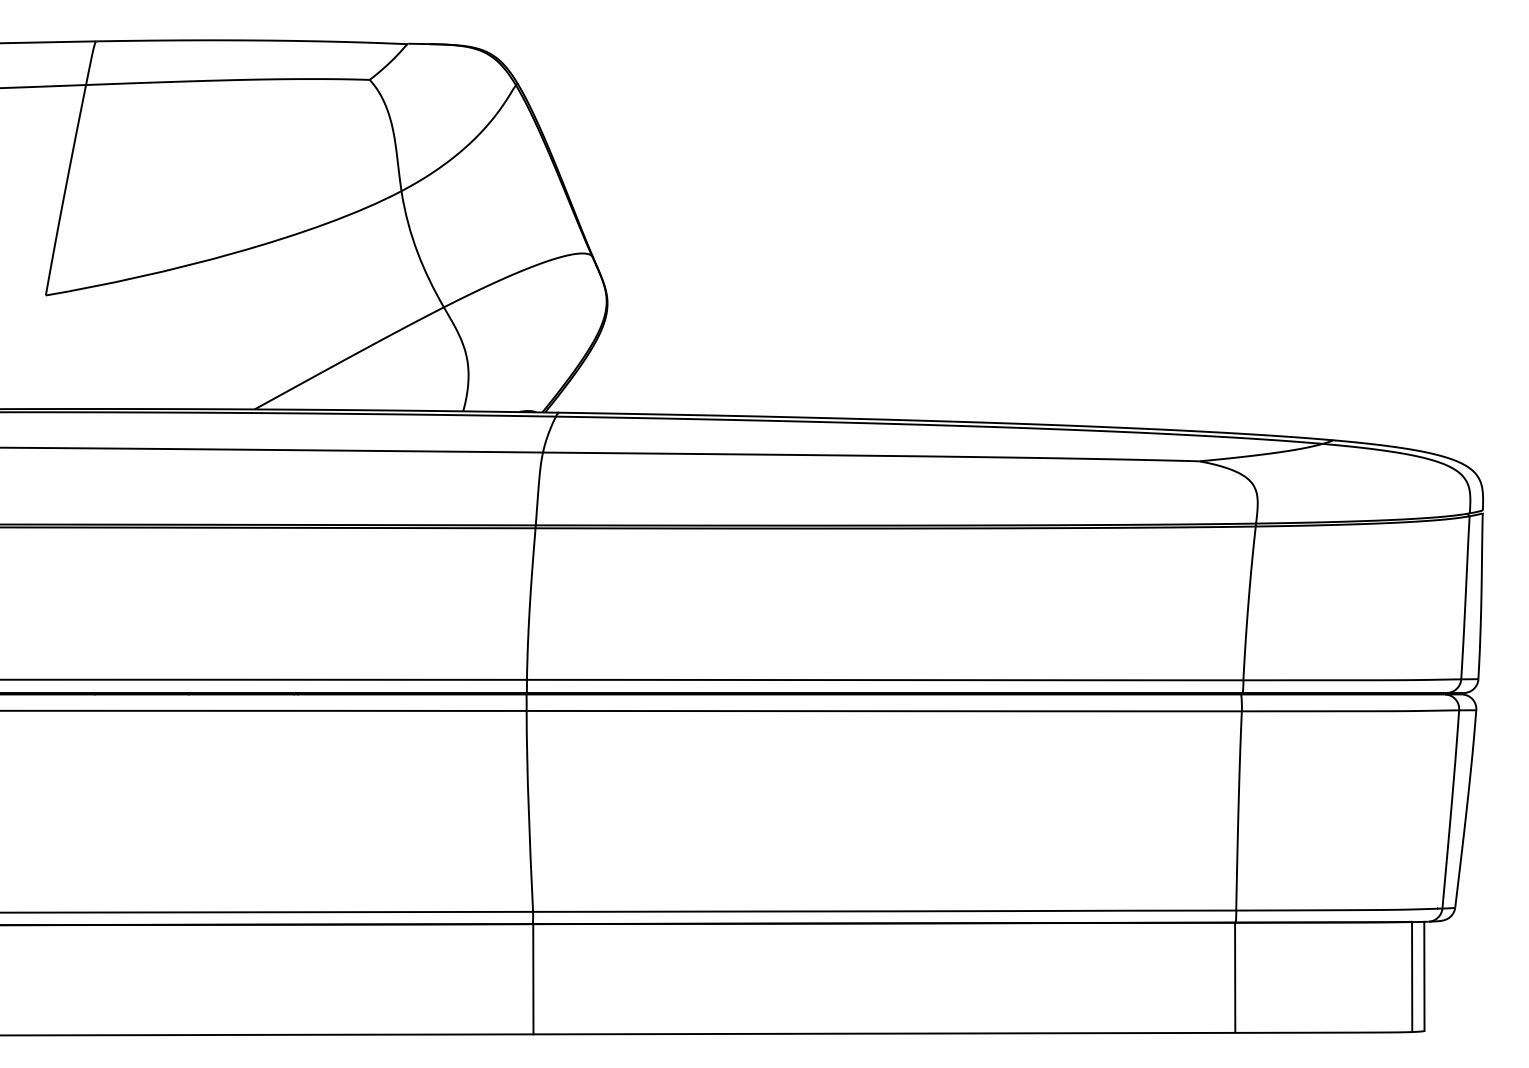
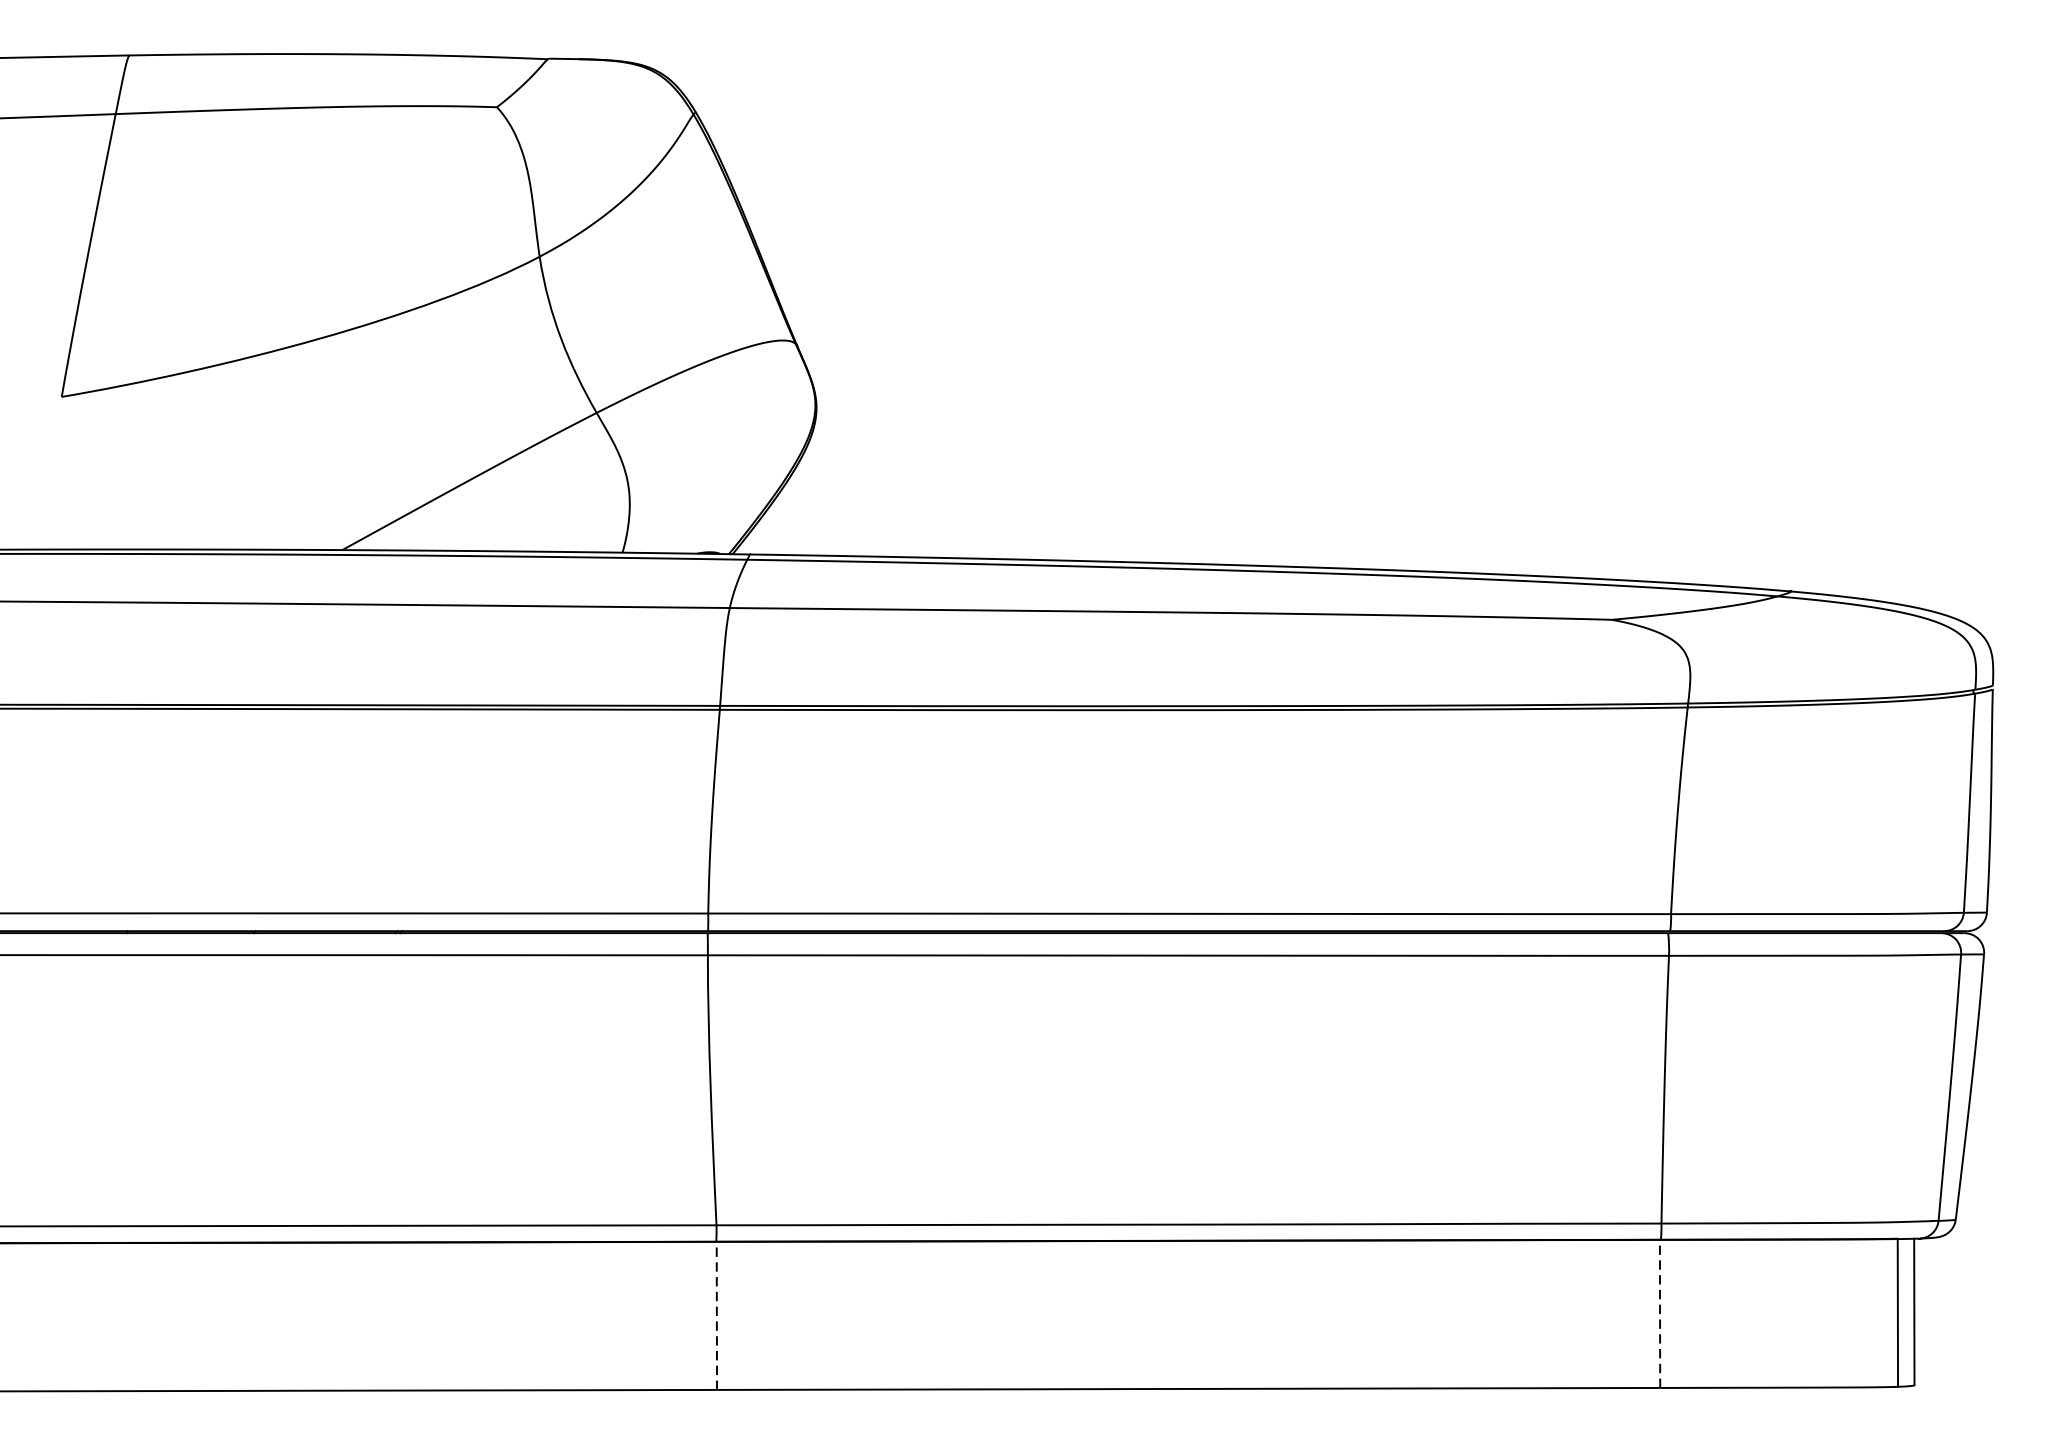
line: (1235, 977) -> (1660, 1313), solid -> dashed
line: (533, 978) -> (717, 1314), solid -> dashed

